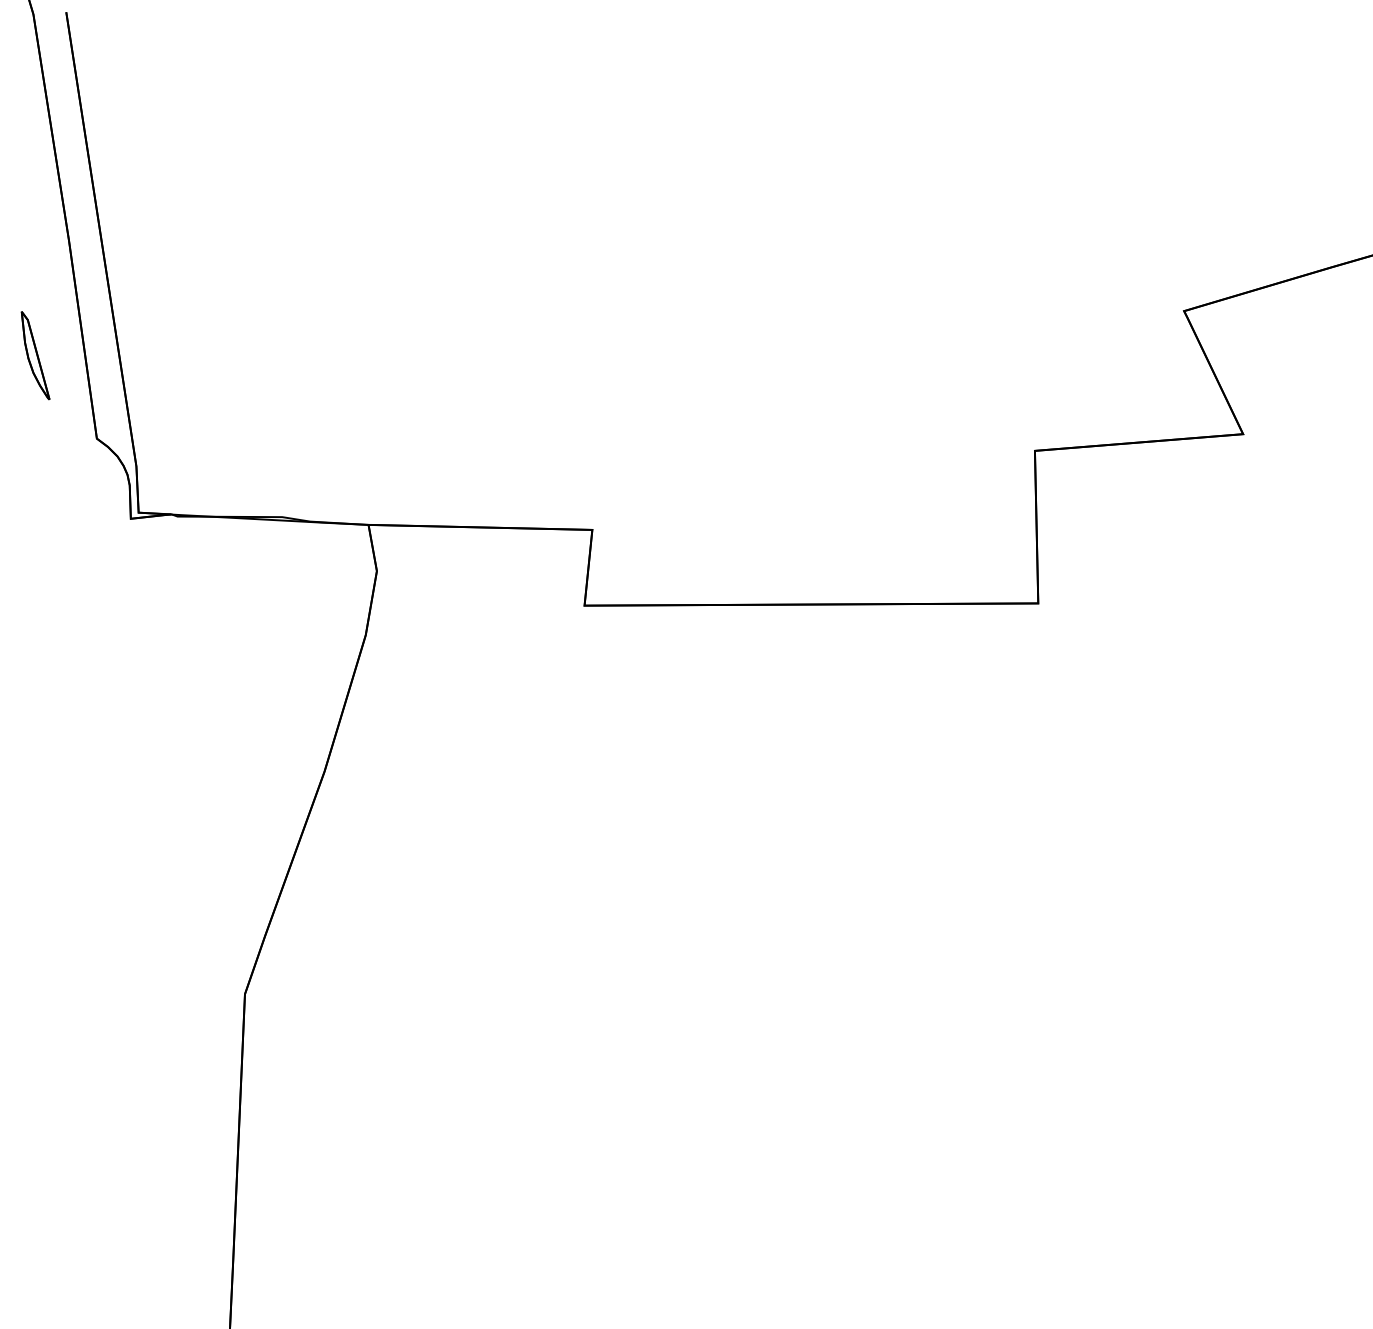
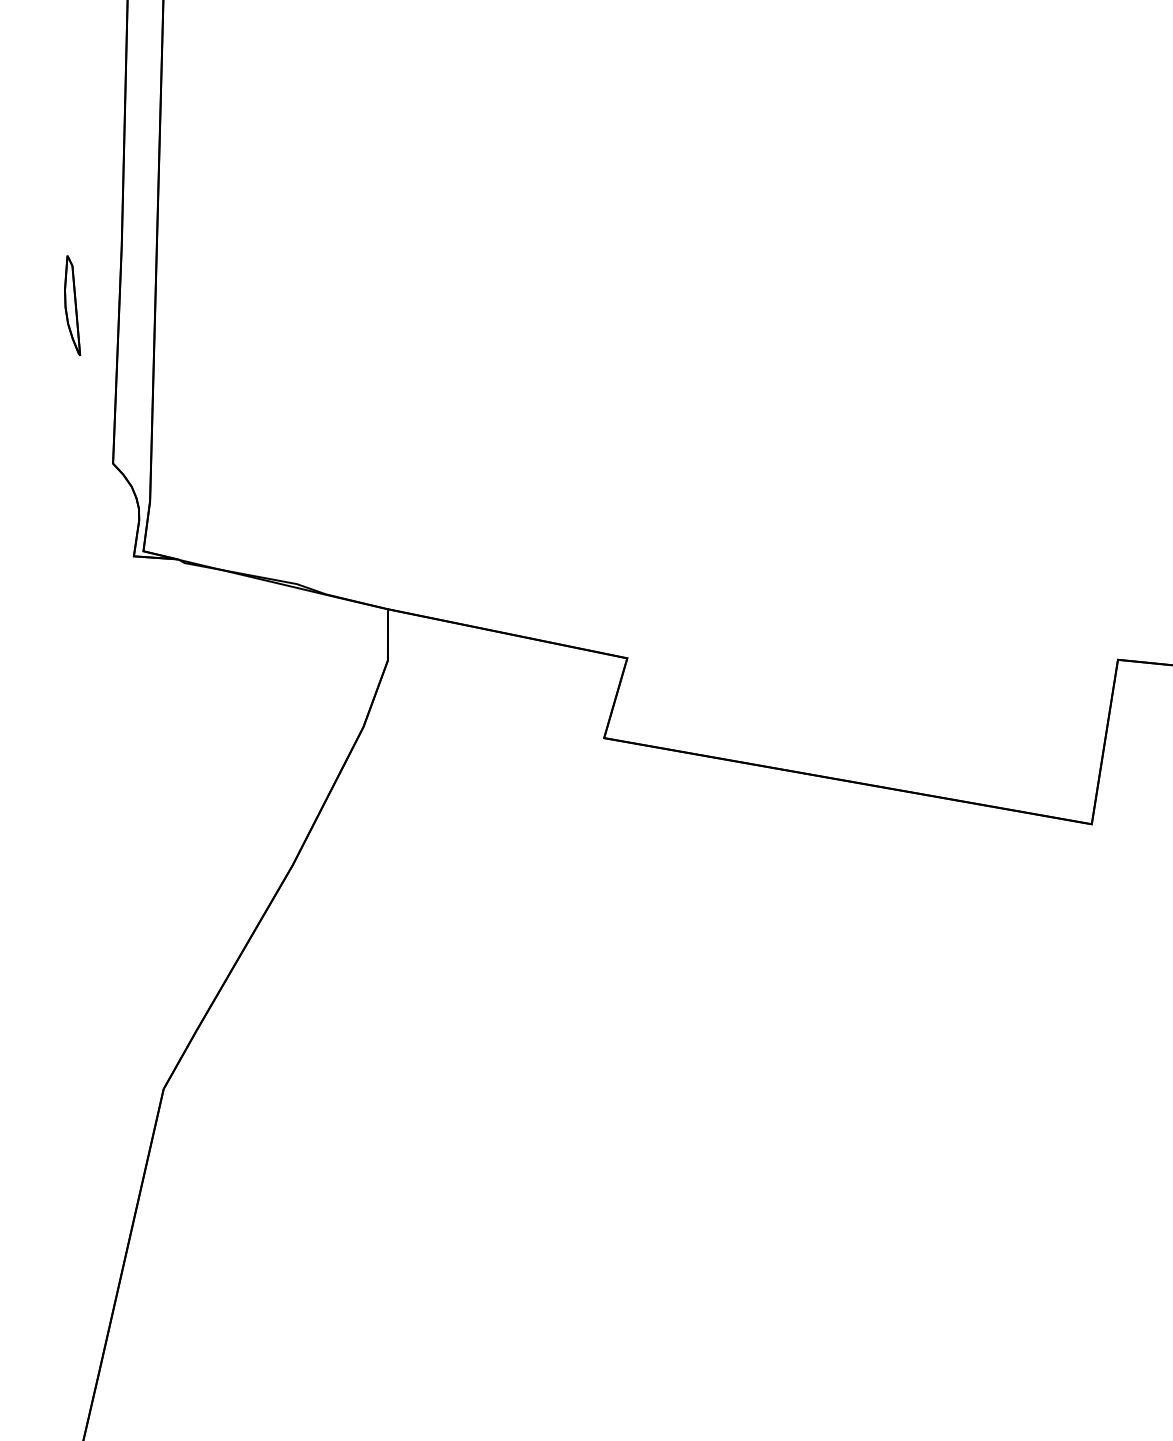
part: (35, 355) -> (73, 305), moved

